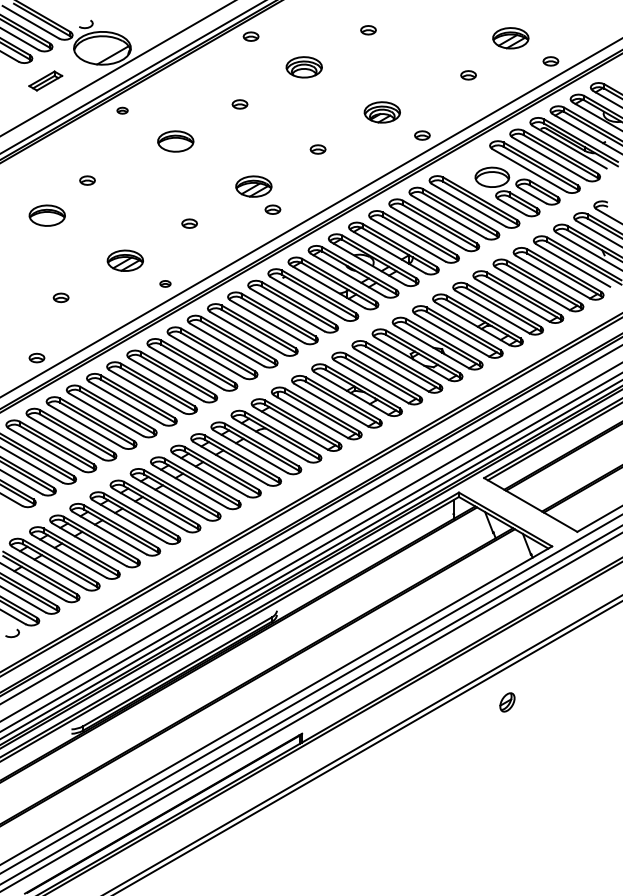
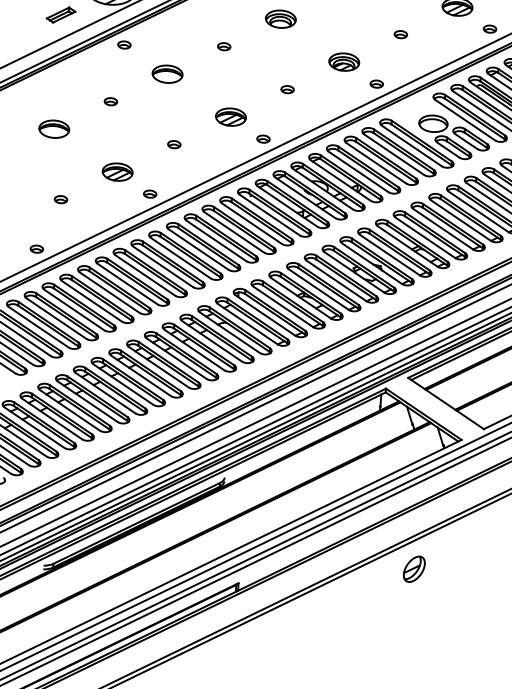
part: (468, 75) -> (400, 34), moved
part: (122, 110) -> (124, 44), size x1.43
part: (87, 180) -> (110, 101), moved
part: (272, 209) -> (263, 138), moved
part: (165, 283) -> (150, 193), size x1.43
part: (507, 702) -> (414, 569), size x1.67

